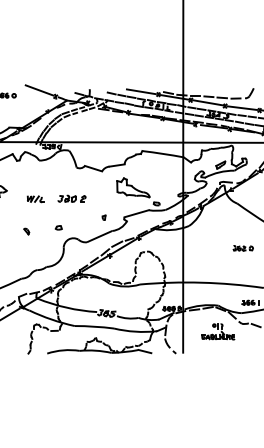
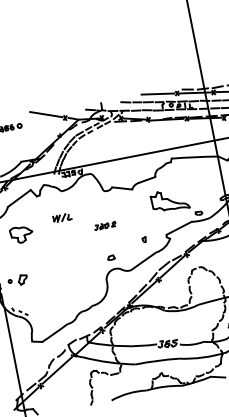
part: (71, 198) -> (104, 225), size x0.7
part: (35, 199) -> (62, 218), moved
part: (58, 227) -> (110, 257), moved
part: (26, 231) -> (62, 271), removed

